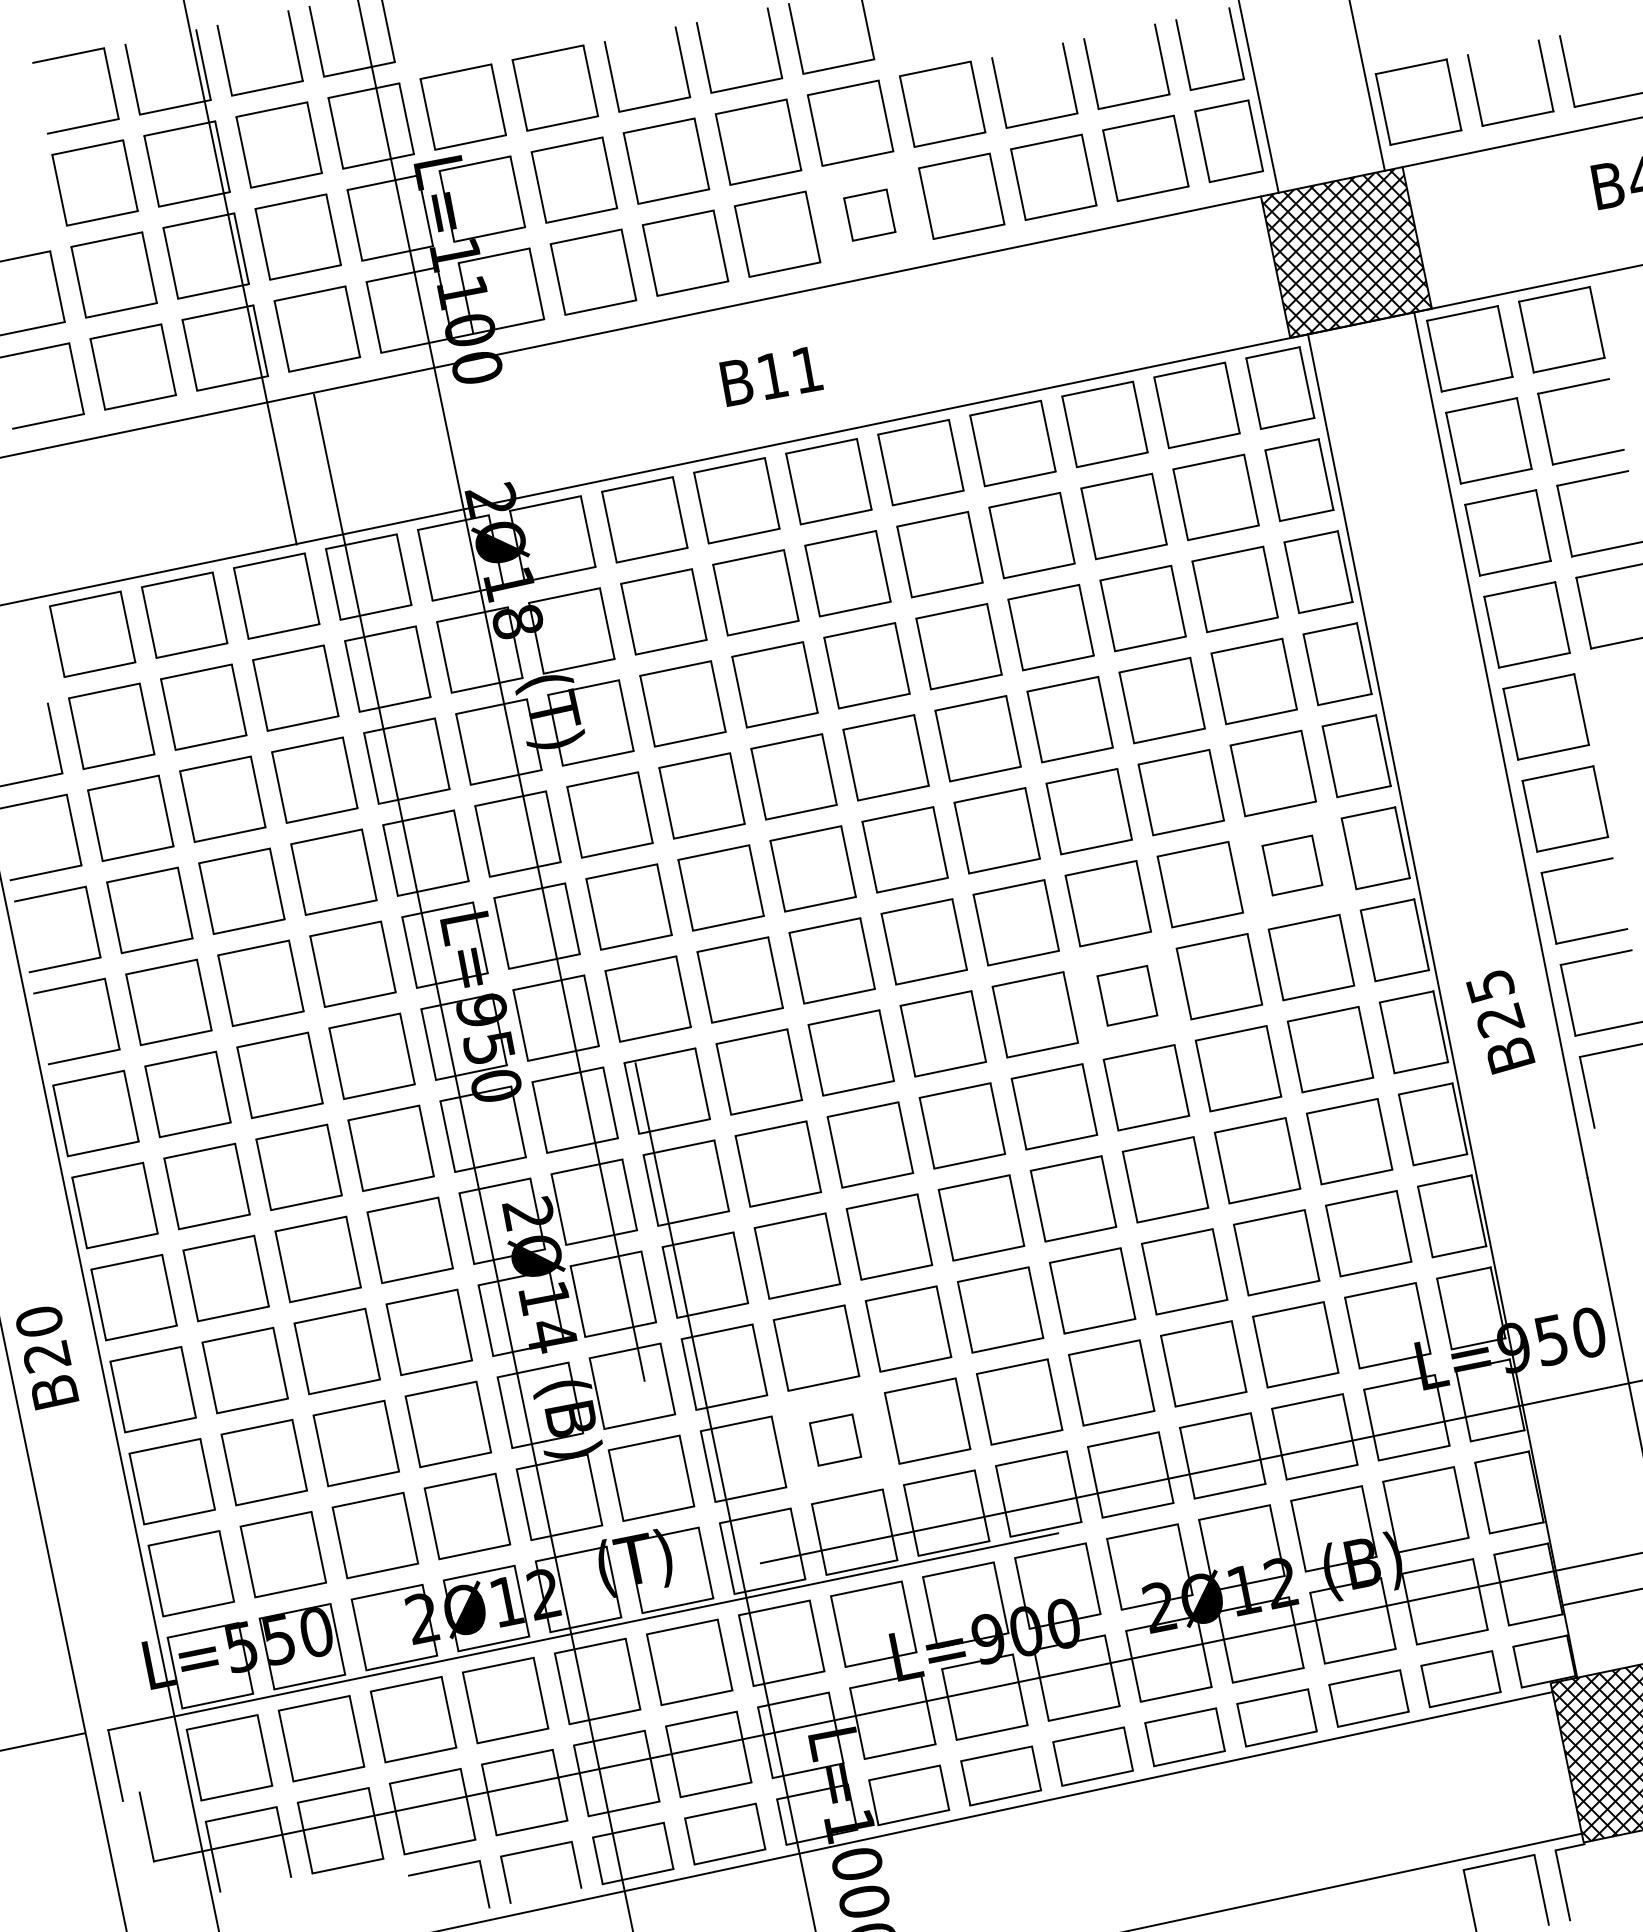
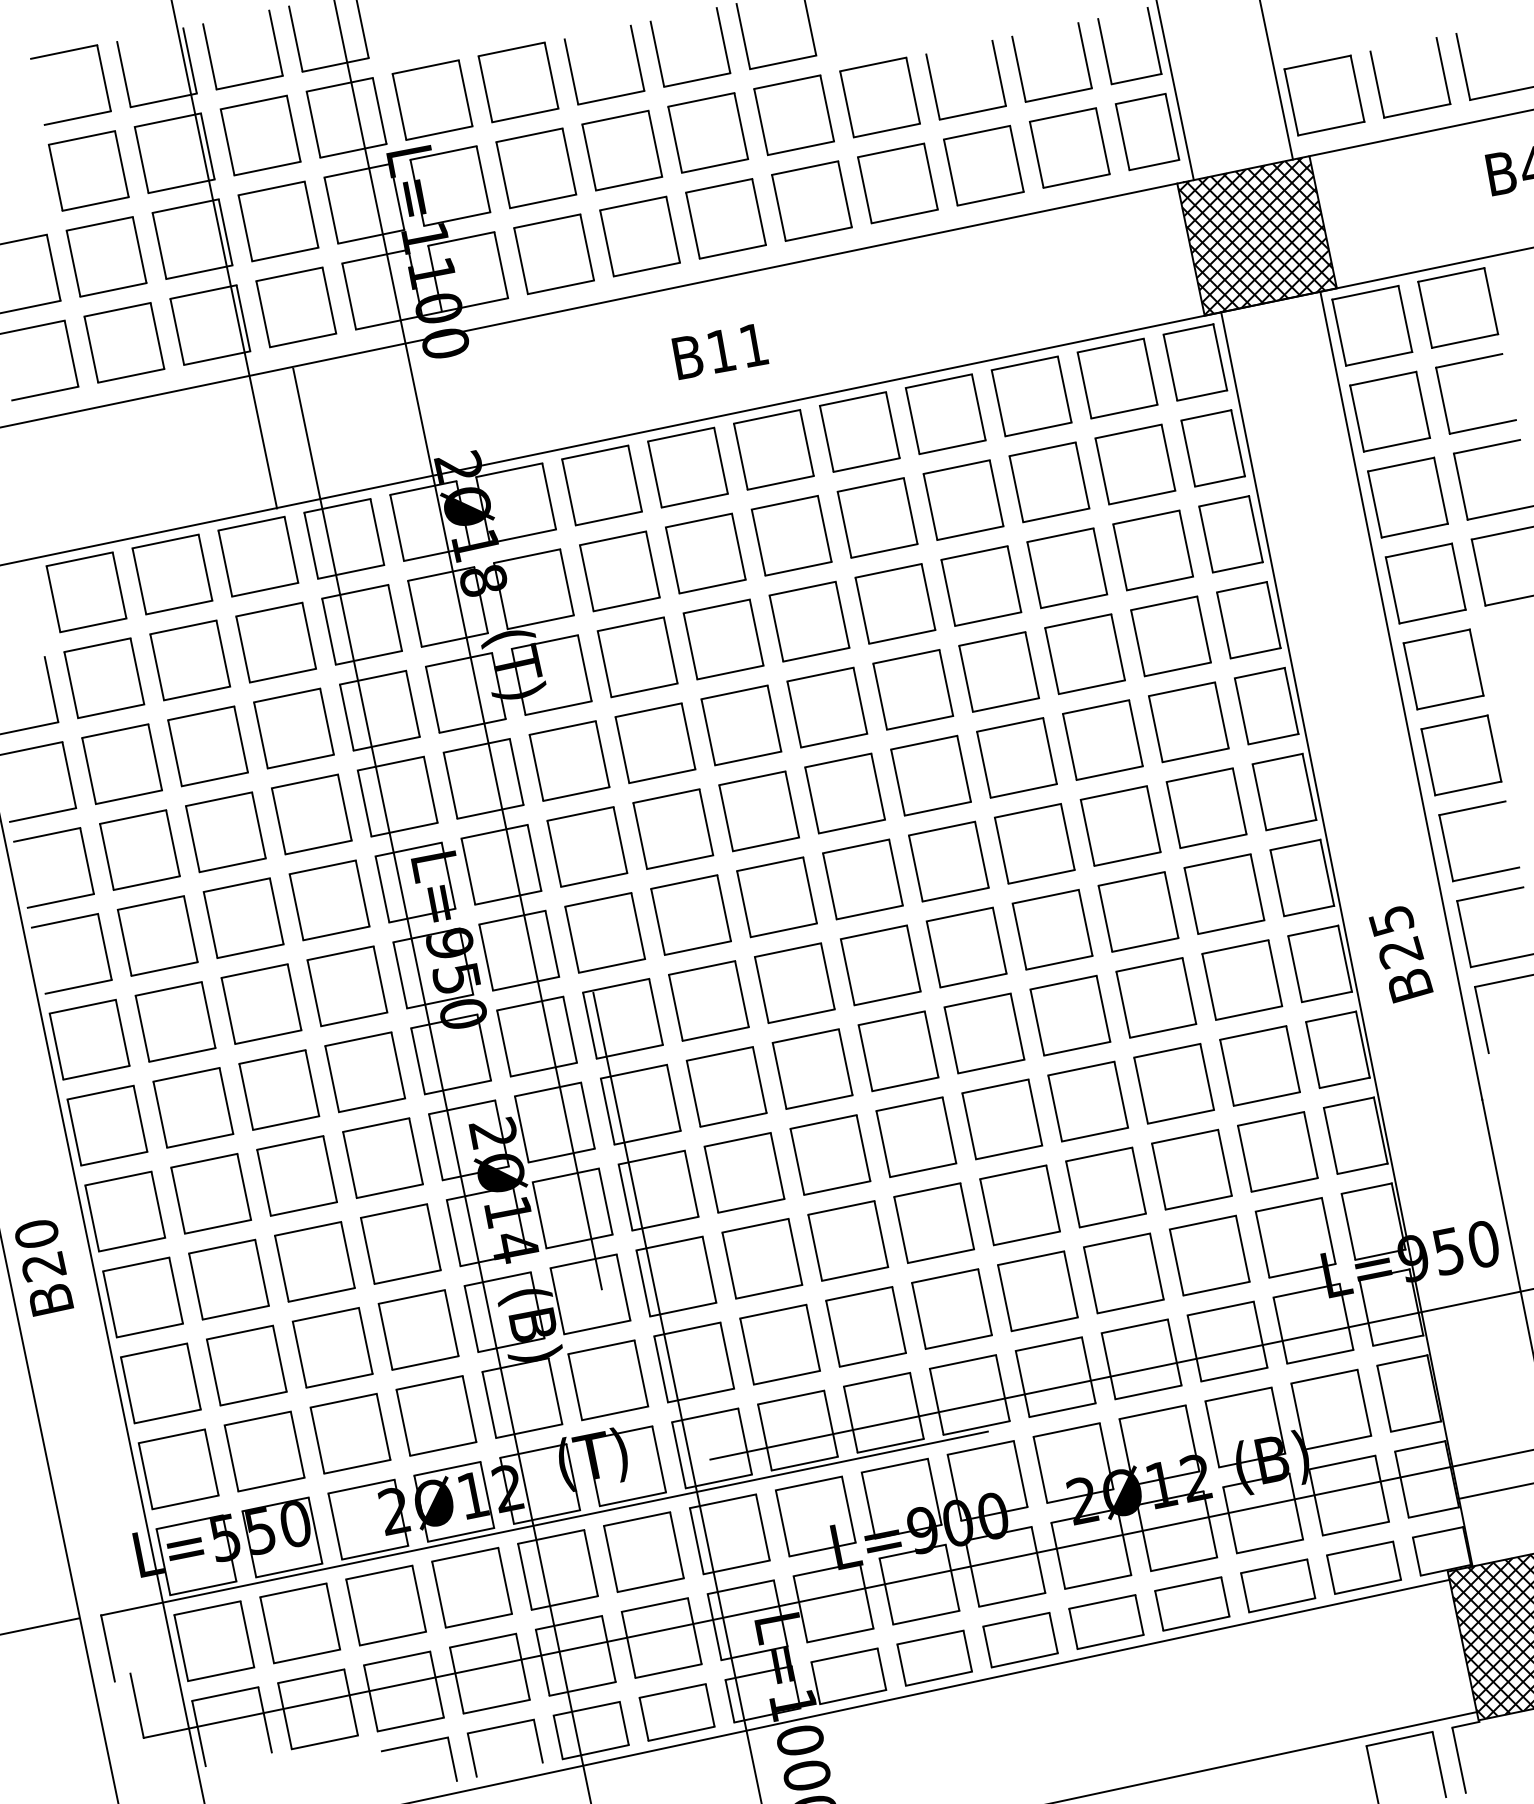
part: (869, 214) -> (811, 200), size x1.67
part: (1292, 865) -> (1206, 808), size x1.43
part: (1127, 995) -> (1052, 929), size x1.43
part: (835, 1439) -> (780, 1344), size x1.67

